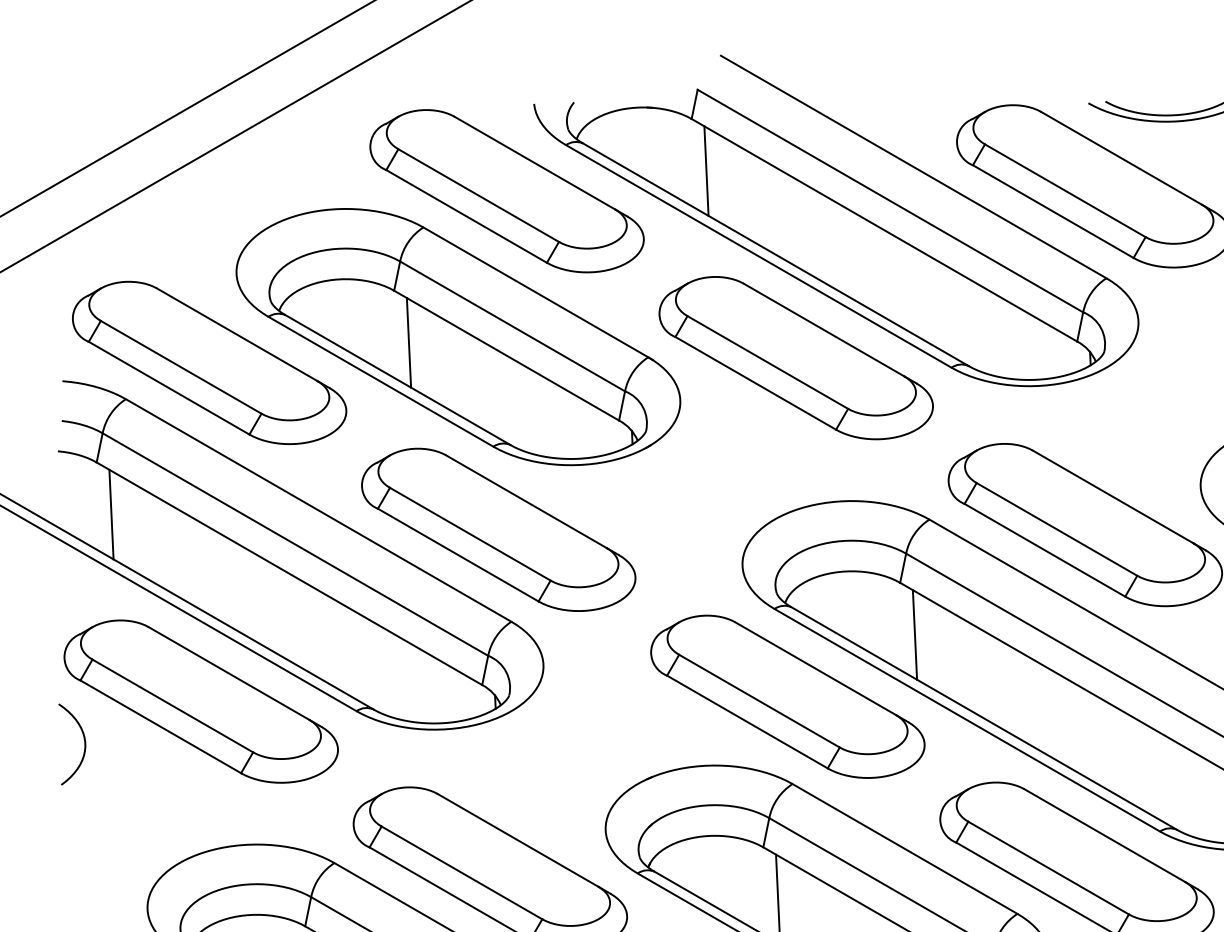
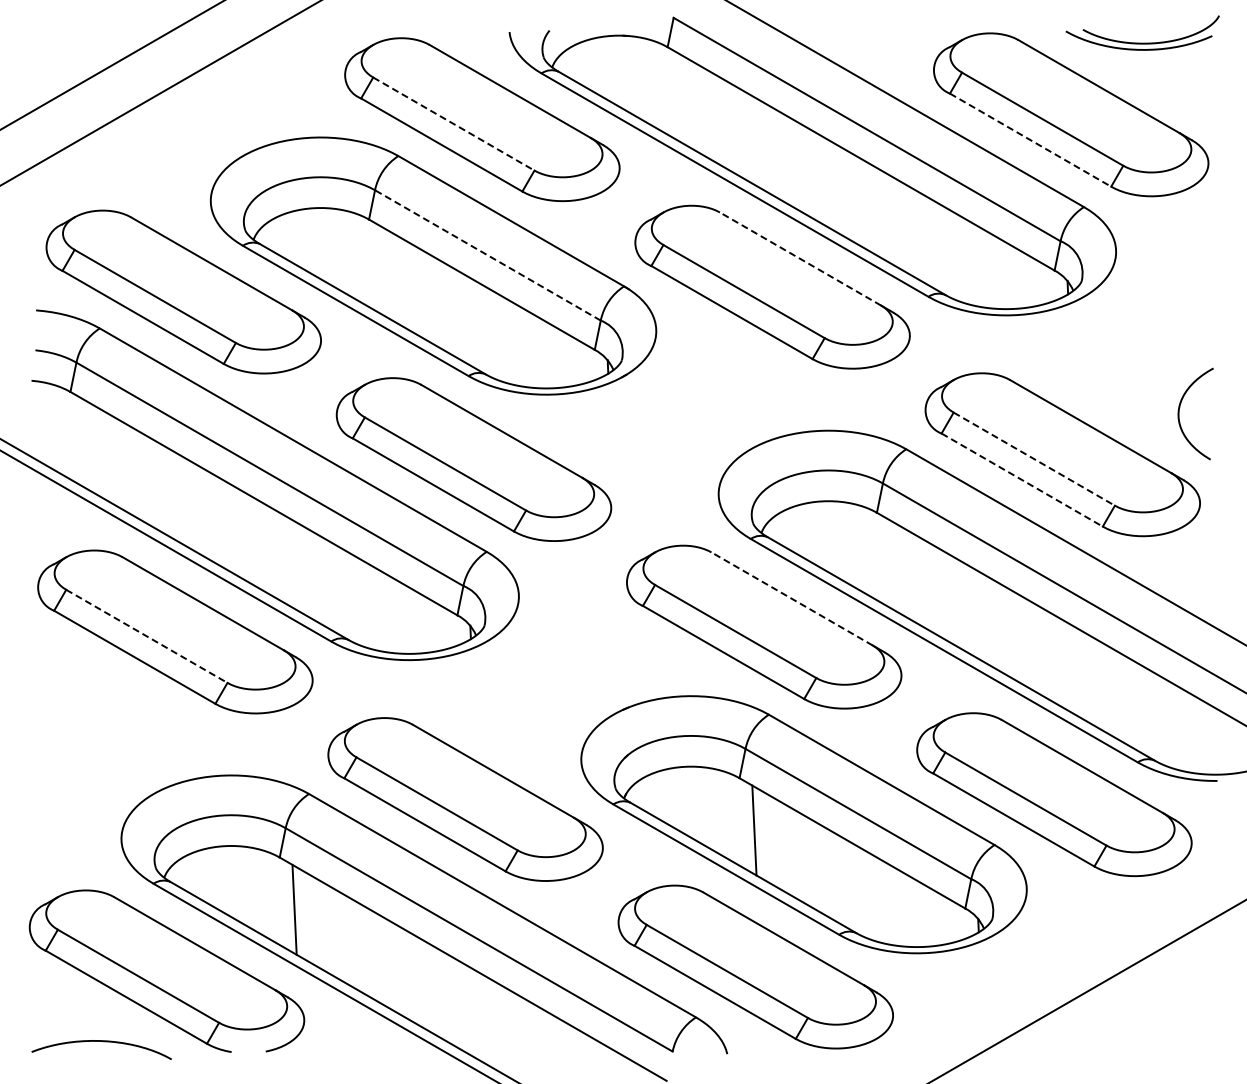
line: (706, 171) -> (682, 99), removed
line: (479, 196) -> (454, 124), solid -> dashed
line: (1054, 211) -> (1031, 140), solid -> dashed
line: (512, 326) -> (487, 255), solid -> dashed
line: (824, 329) -> (800, 258), solid -> dashed
line: (408, 342) -> (383, 271), removed
line: (111, 514) -> (85, 444), removed
line: (1057, 529) -> (1034, 459), solid -> dashed
line: (1045, 550) -> (1022, 480), solid -> dashed
line: (914, 635) -> (891, 565), removed
line: (815, 668) -> (791, 598), solid -> dashed
line: (173, 706) -> (147, 636), solid -> dashed
curve: (83, 740) -> (57, 671), removed

